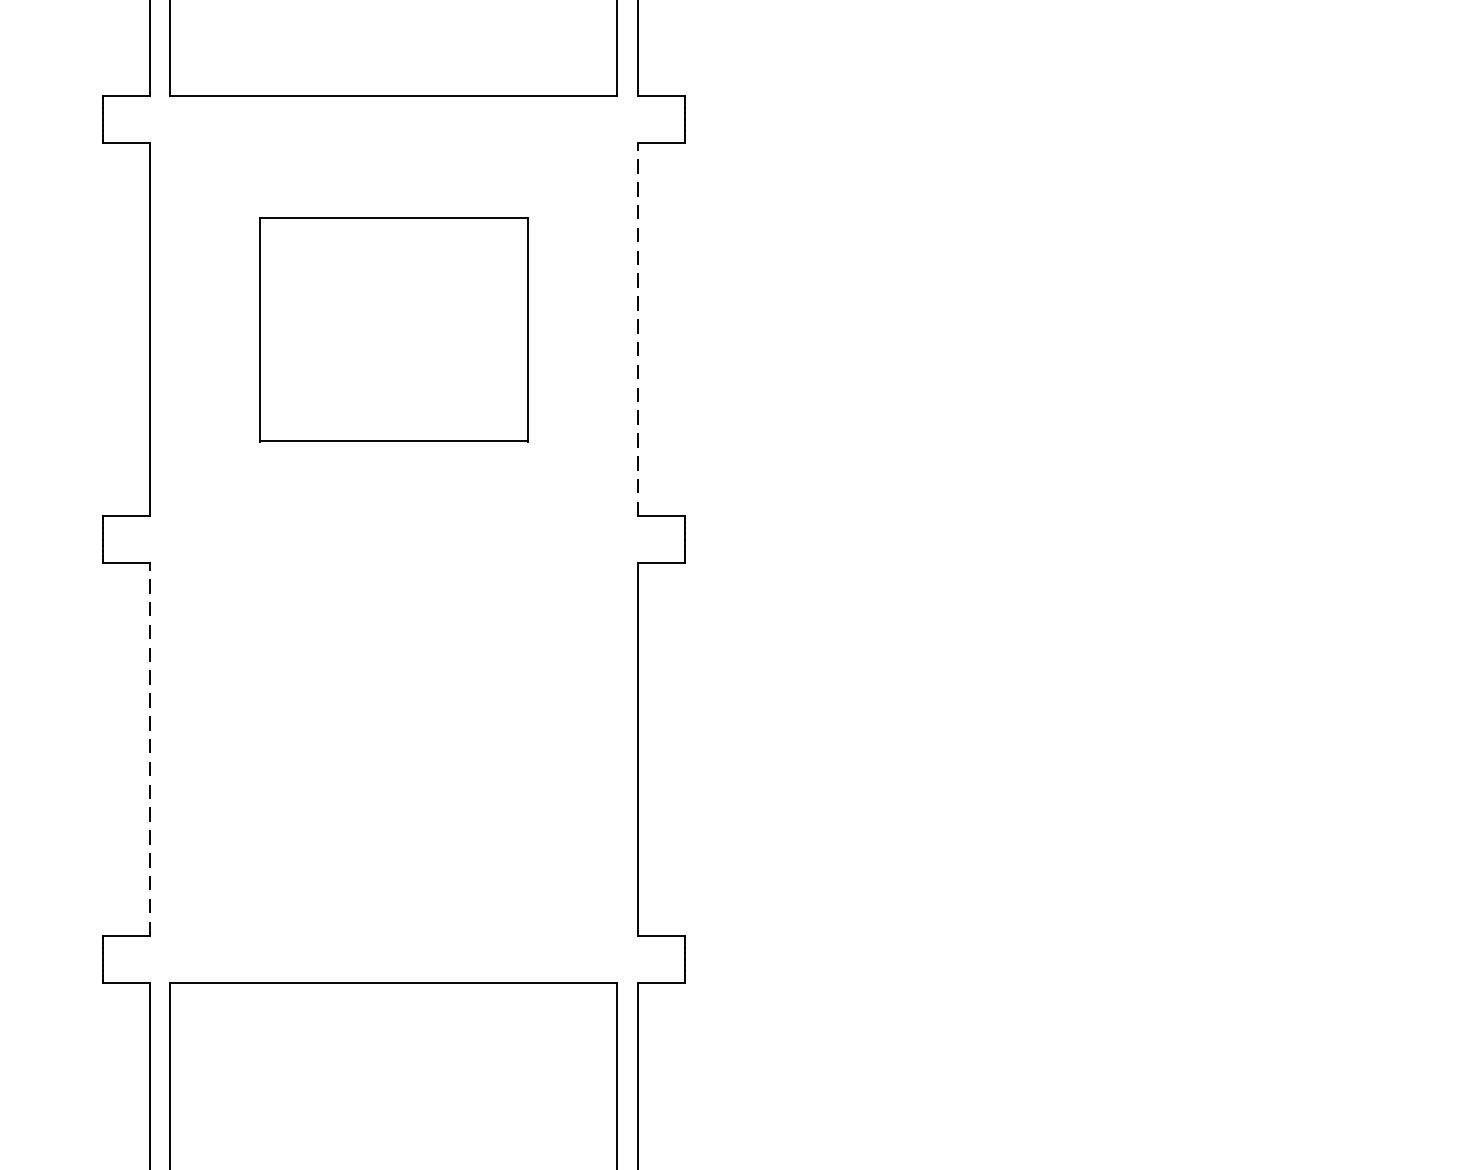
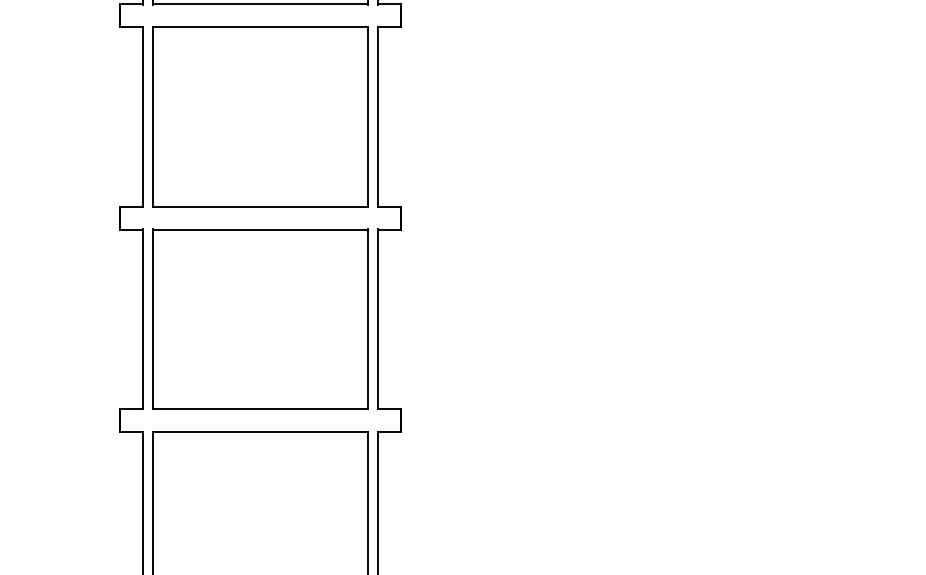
part: (393, 328) -> (260, 116), size x1.67
line: (638, 330) -> (378, 117), dashed -> solid
part: (393, 747) -> (260, 318), added
line: (150, 749) -> (143, 319), dashed -> solid

